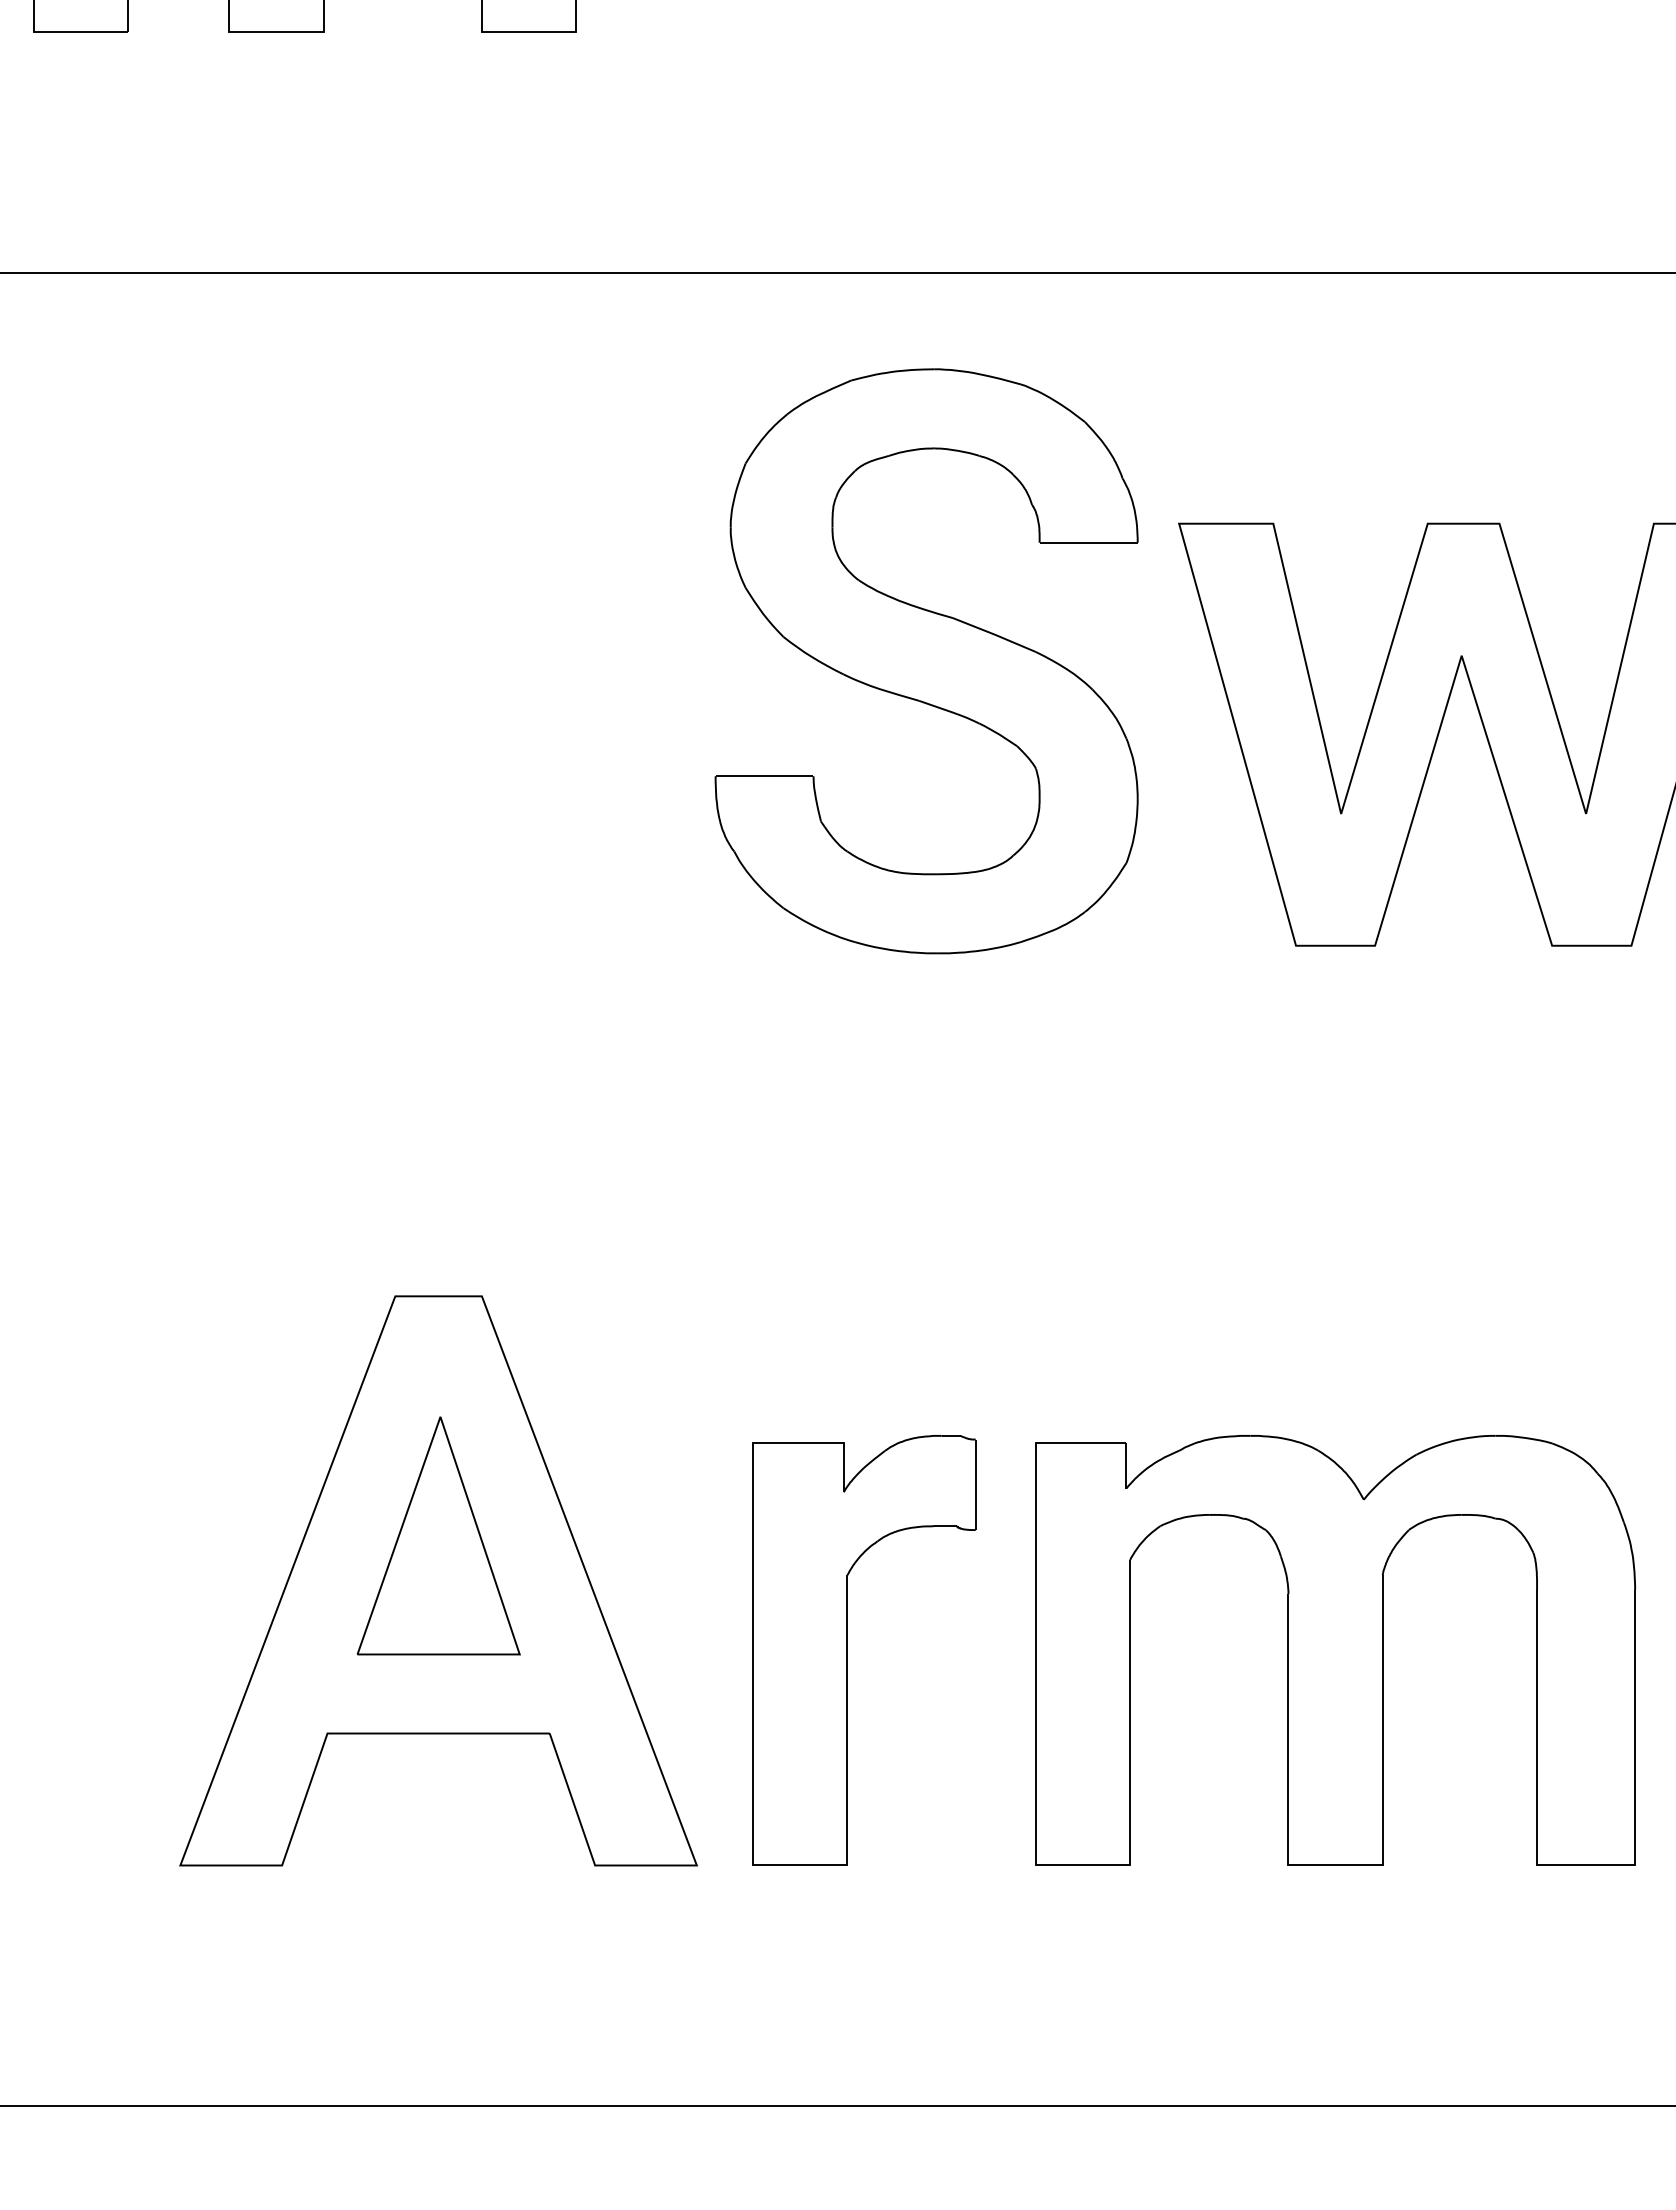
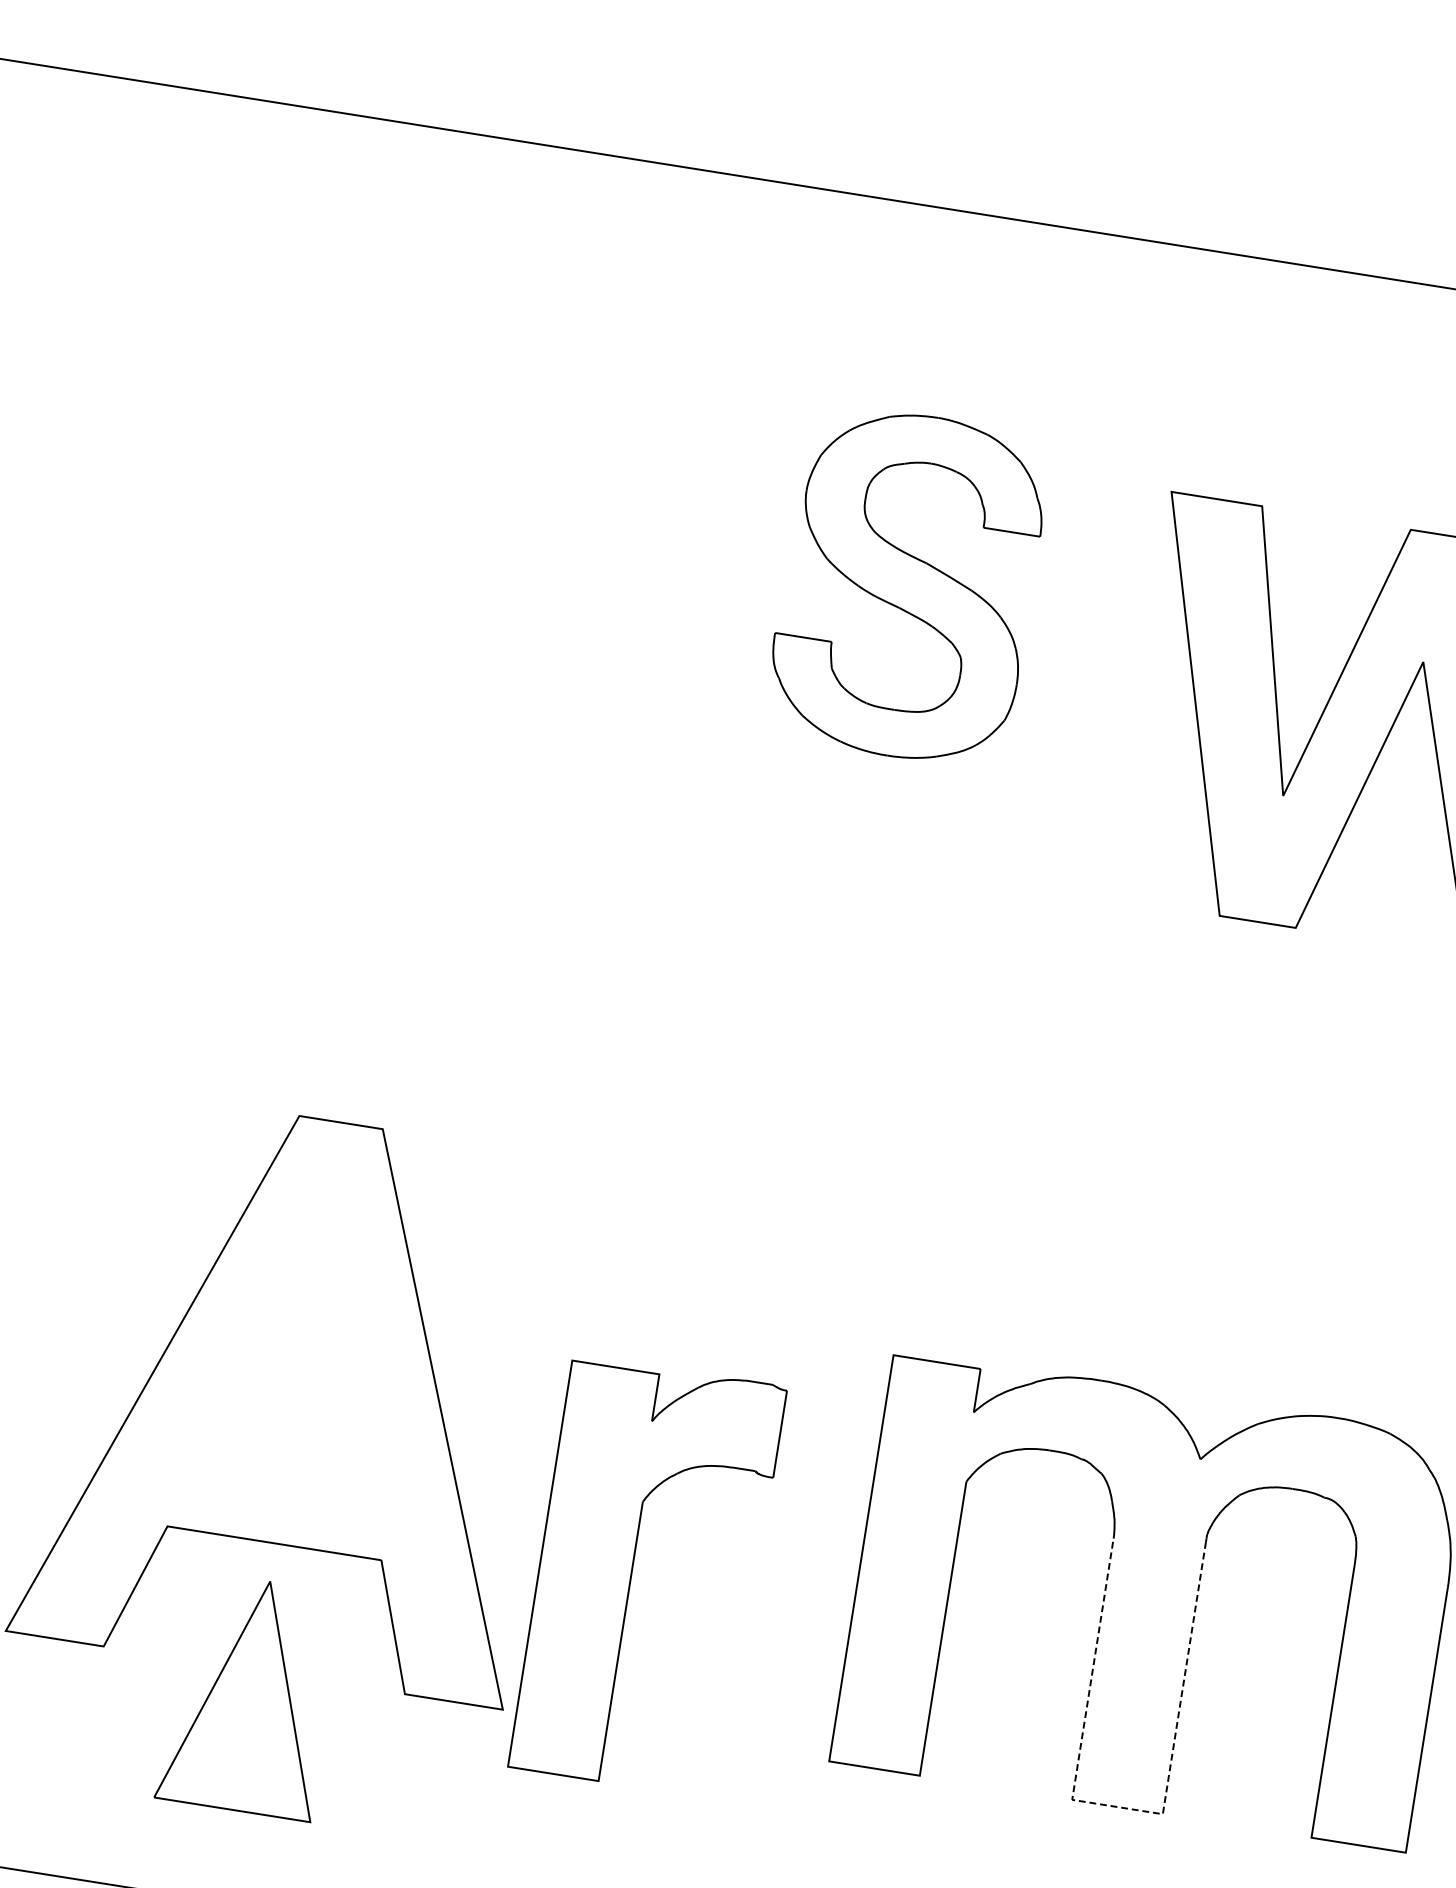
part: (926, 661) -> (907, 585), size x0.6
part: (438, 1535) -> (250, 1695), moved
part: (847, 1650) -> (631, 1574), moved
line: (1340, 1865) -> (1122, 1807), solid -> dashed

